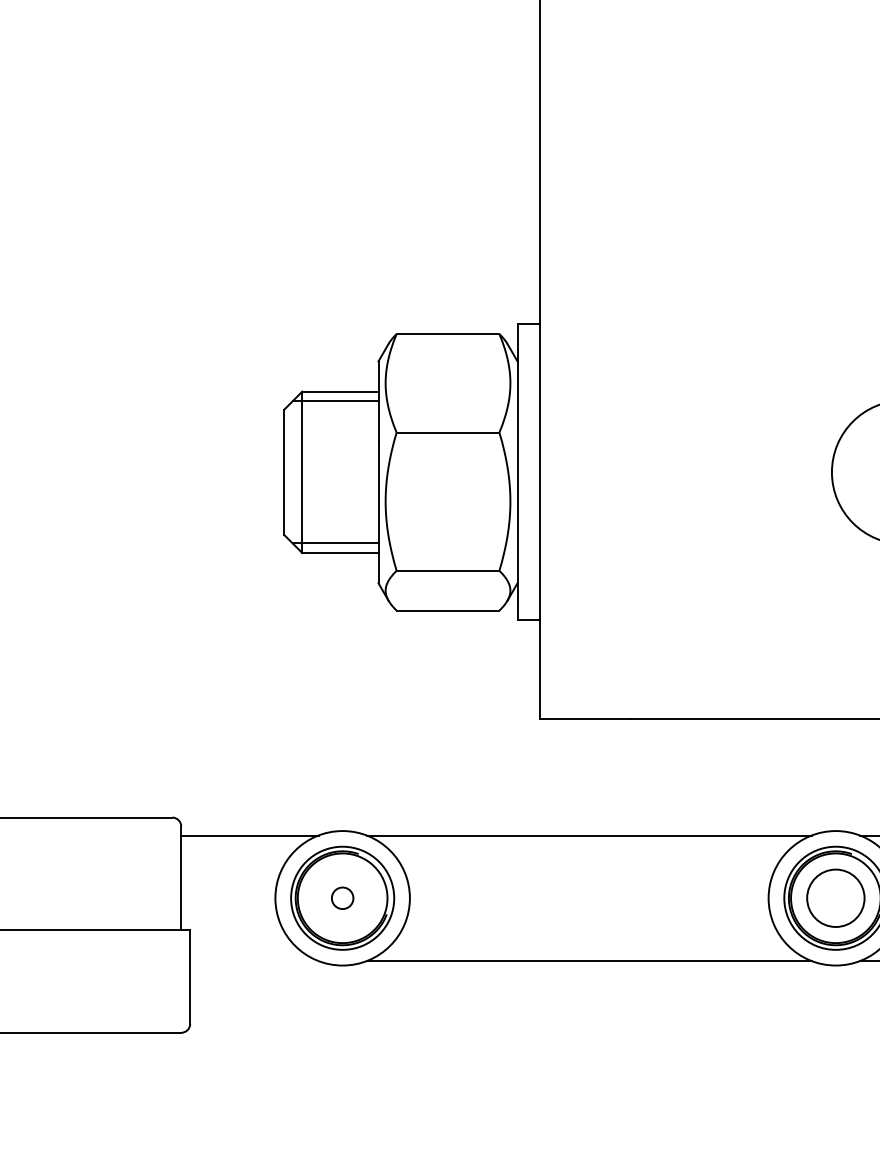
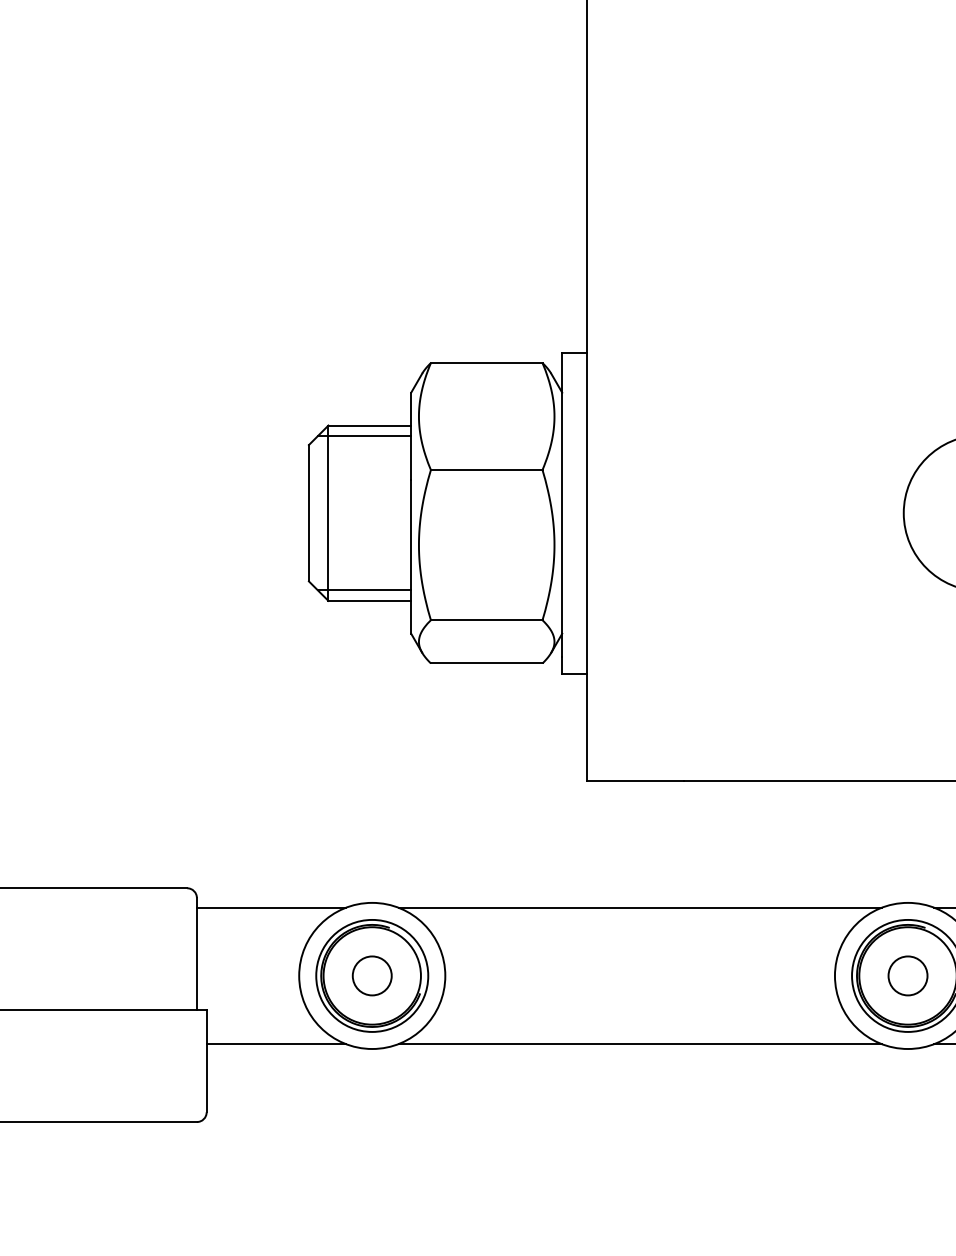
circle: (342, 898) -> (372, 976), size x1.67
circle: (835, 898) -> (907, 976), size x0.62
line: (254, 961) -> (276, 1044), added

